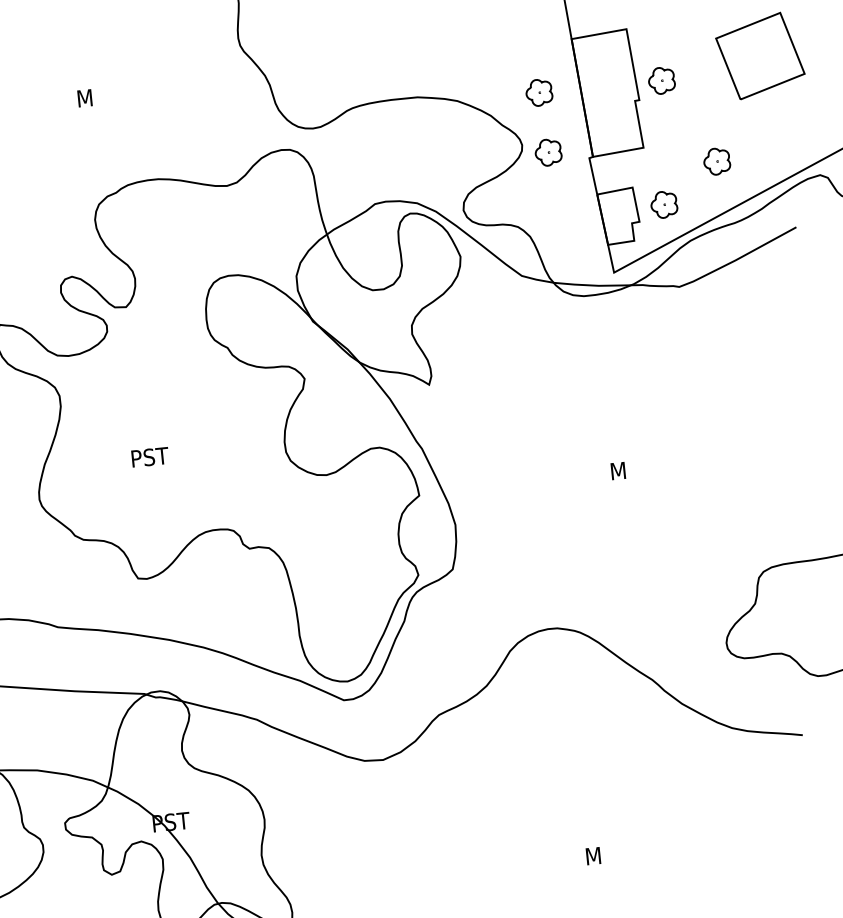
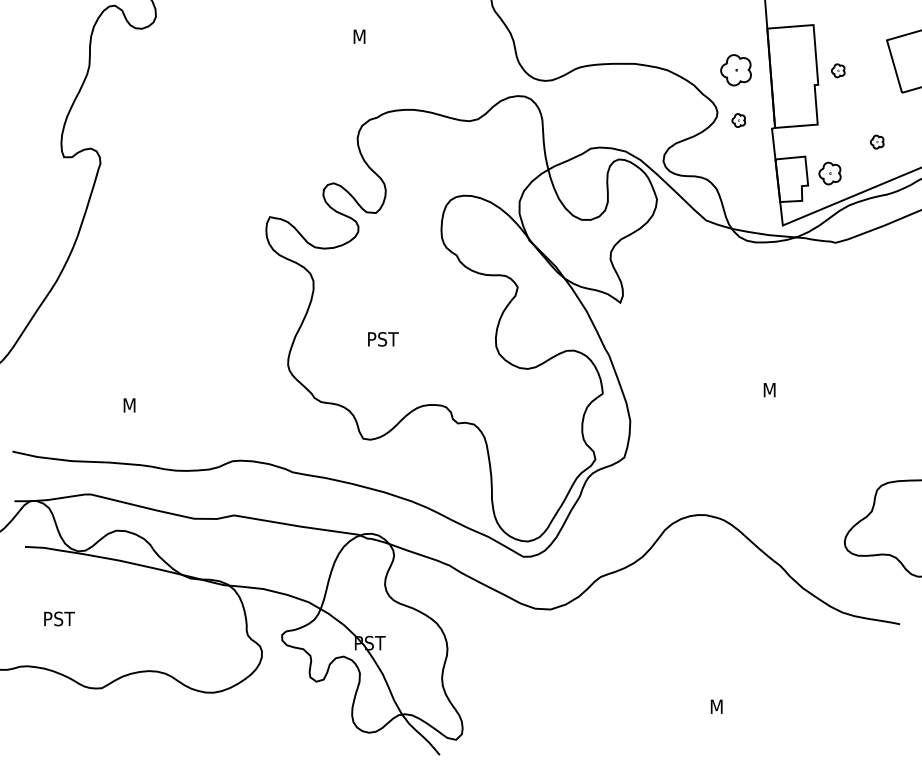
part: (660, 80) -> (837, 70), size x0.6
part: (538, 93) -> (735, 70), size x1.4
part: (548, 152) -> (738, 120), size x0.6
part: (715, 160) -> (876, 141), size x0.6

